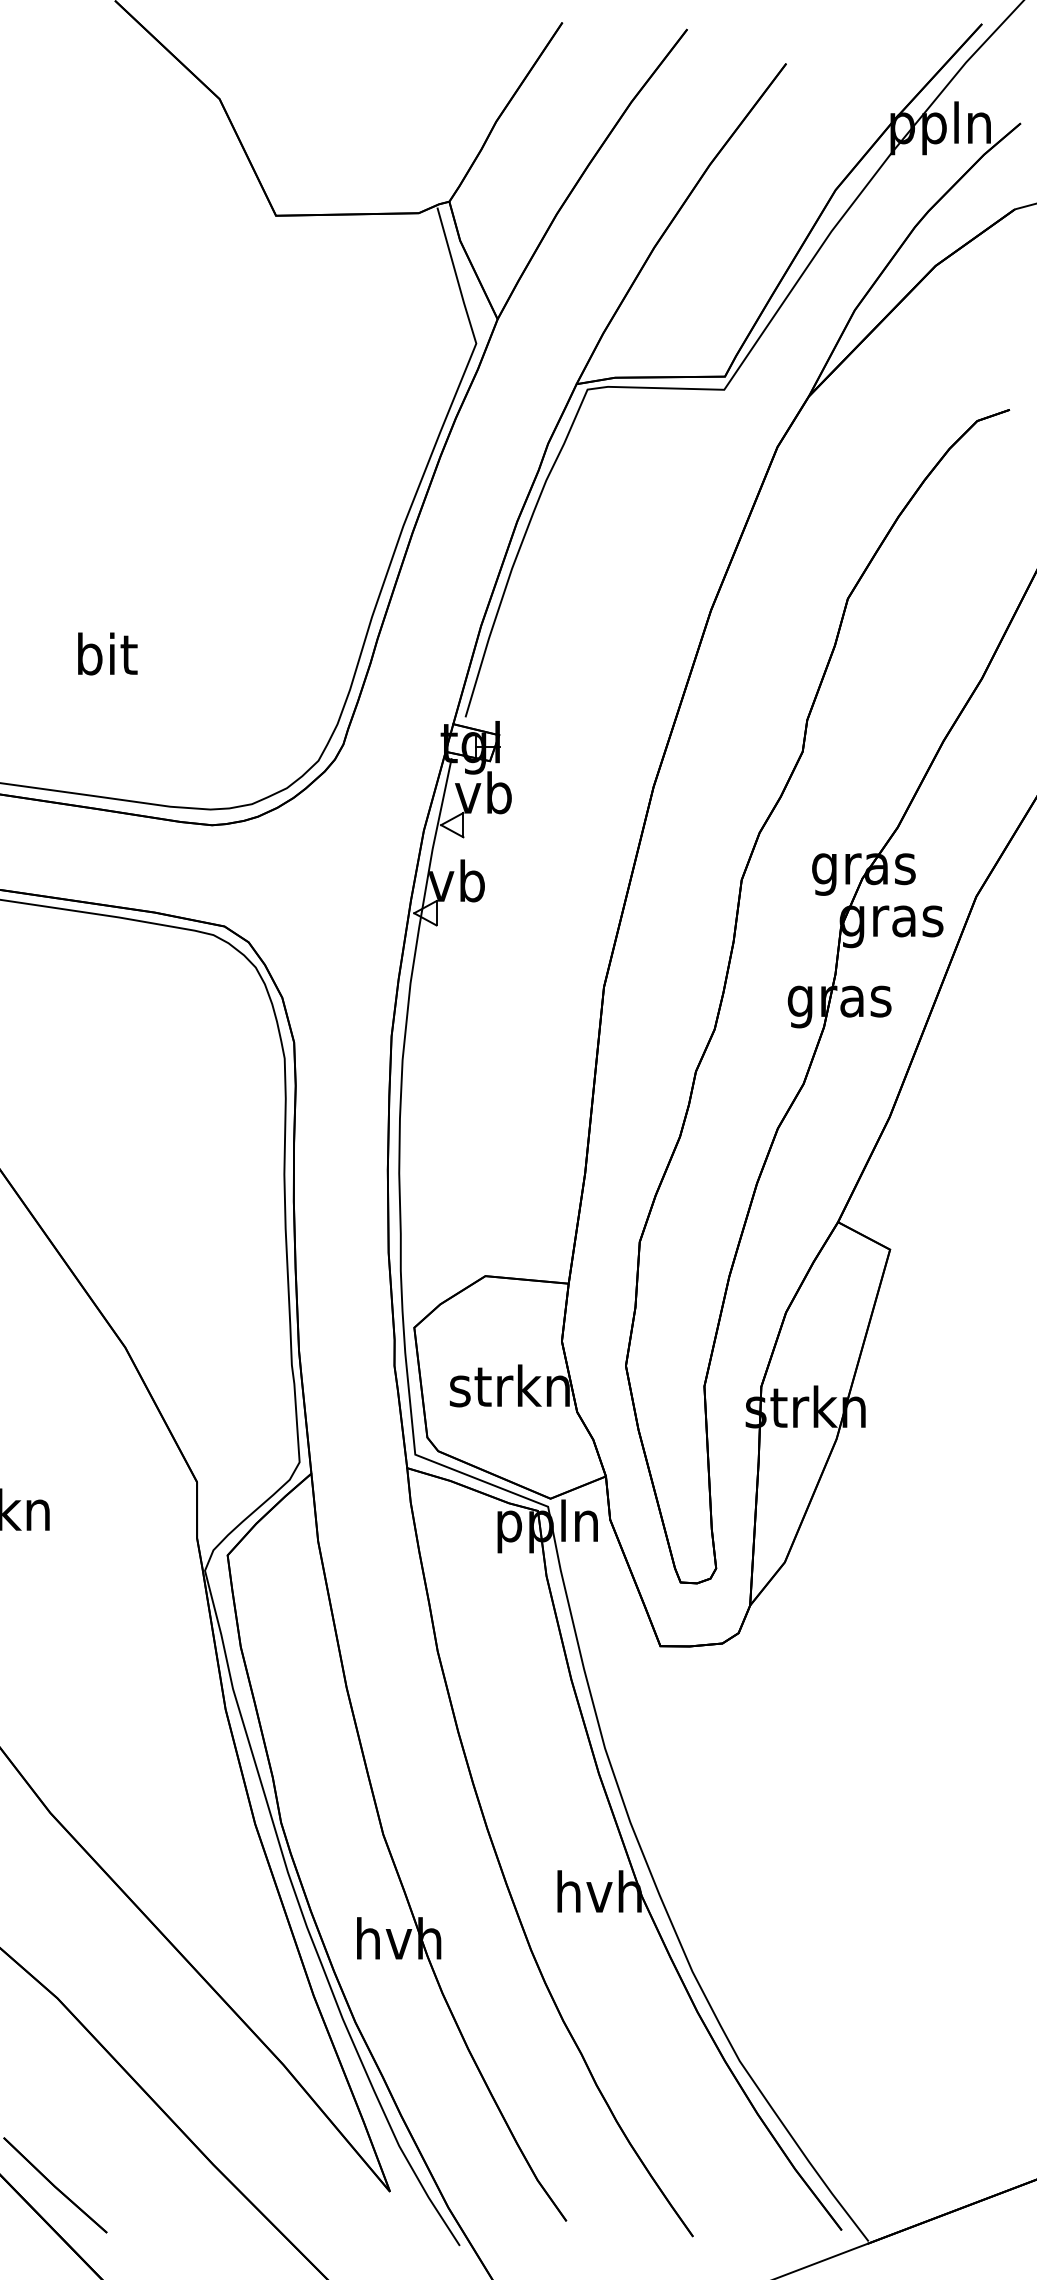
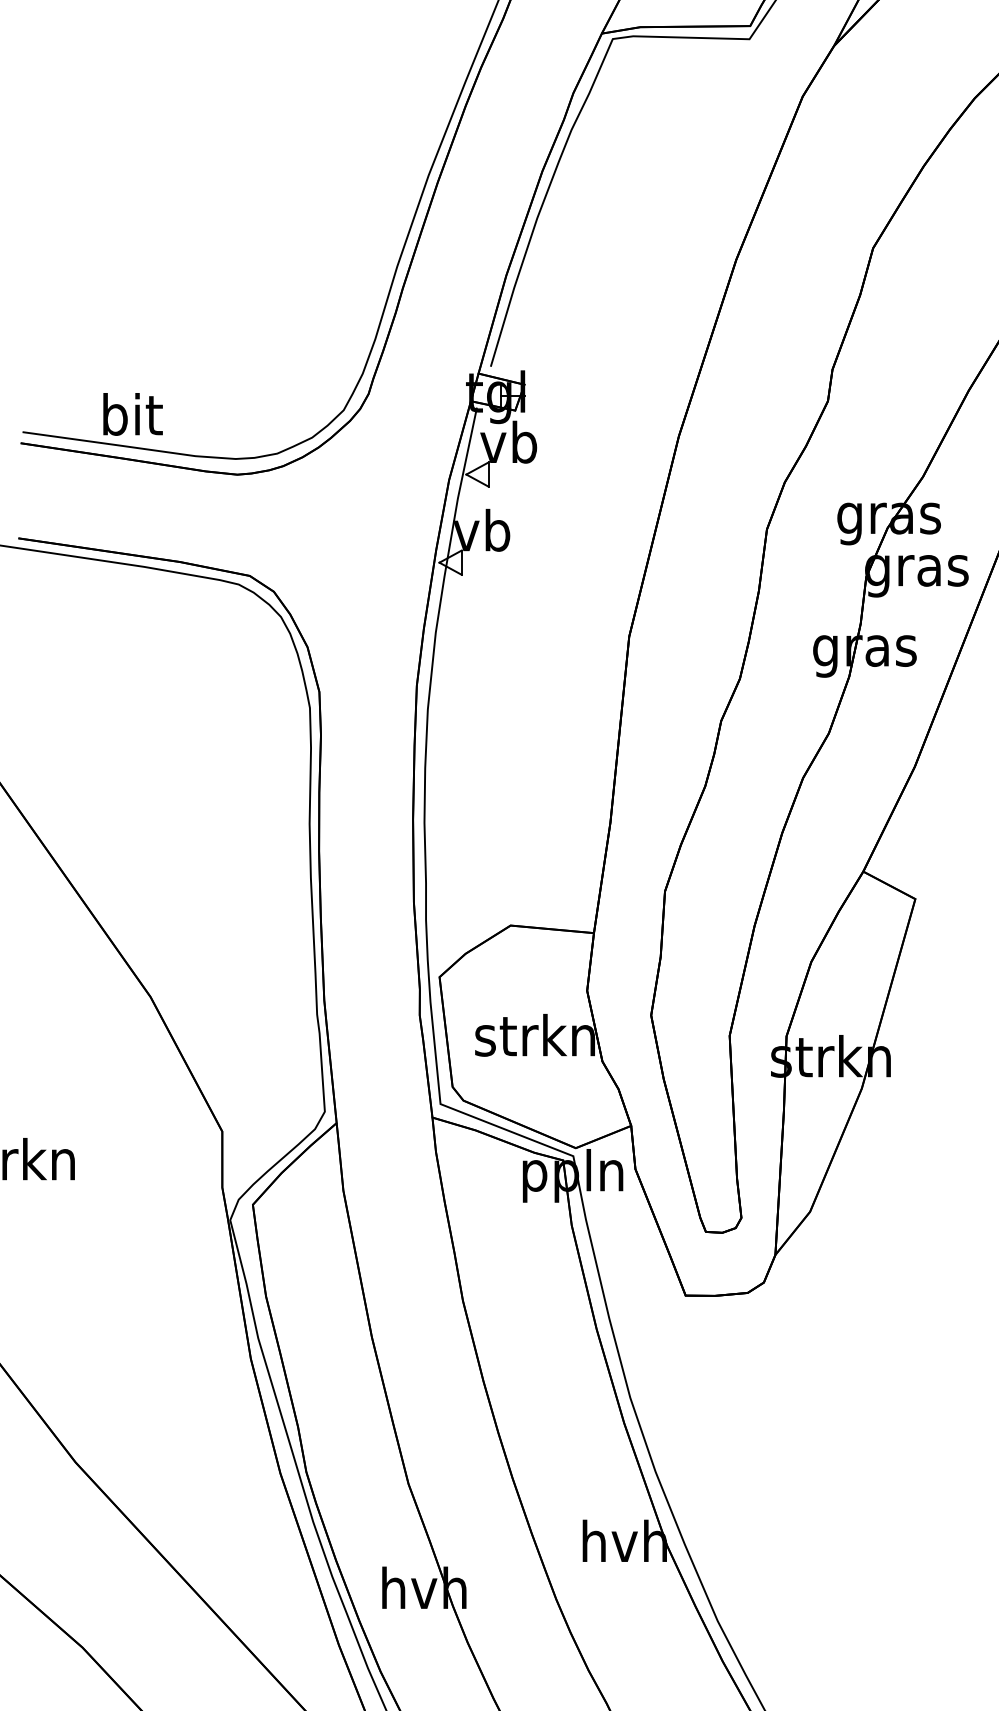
text: (107, 653) -> (132, 413), moved

